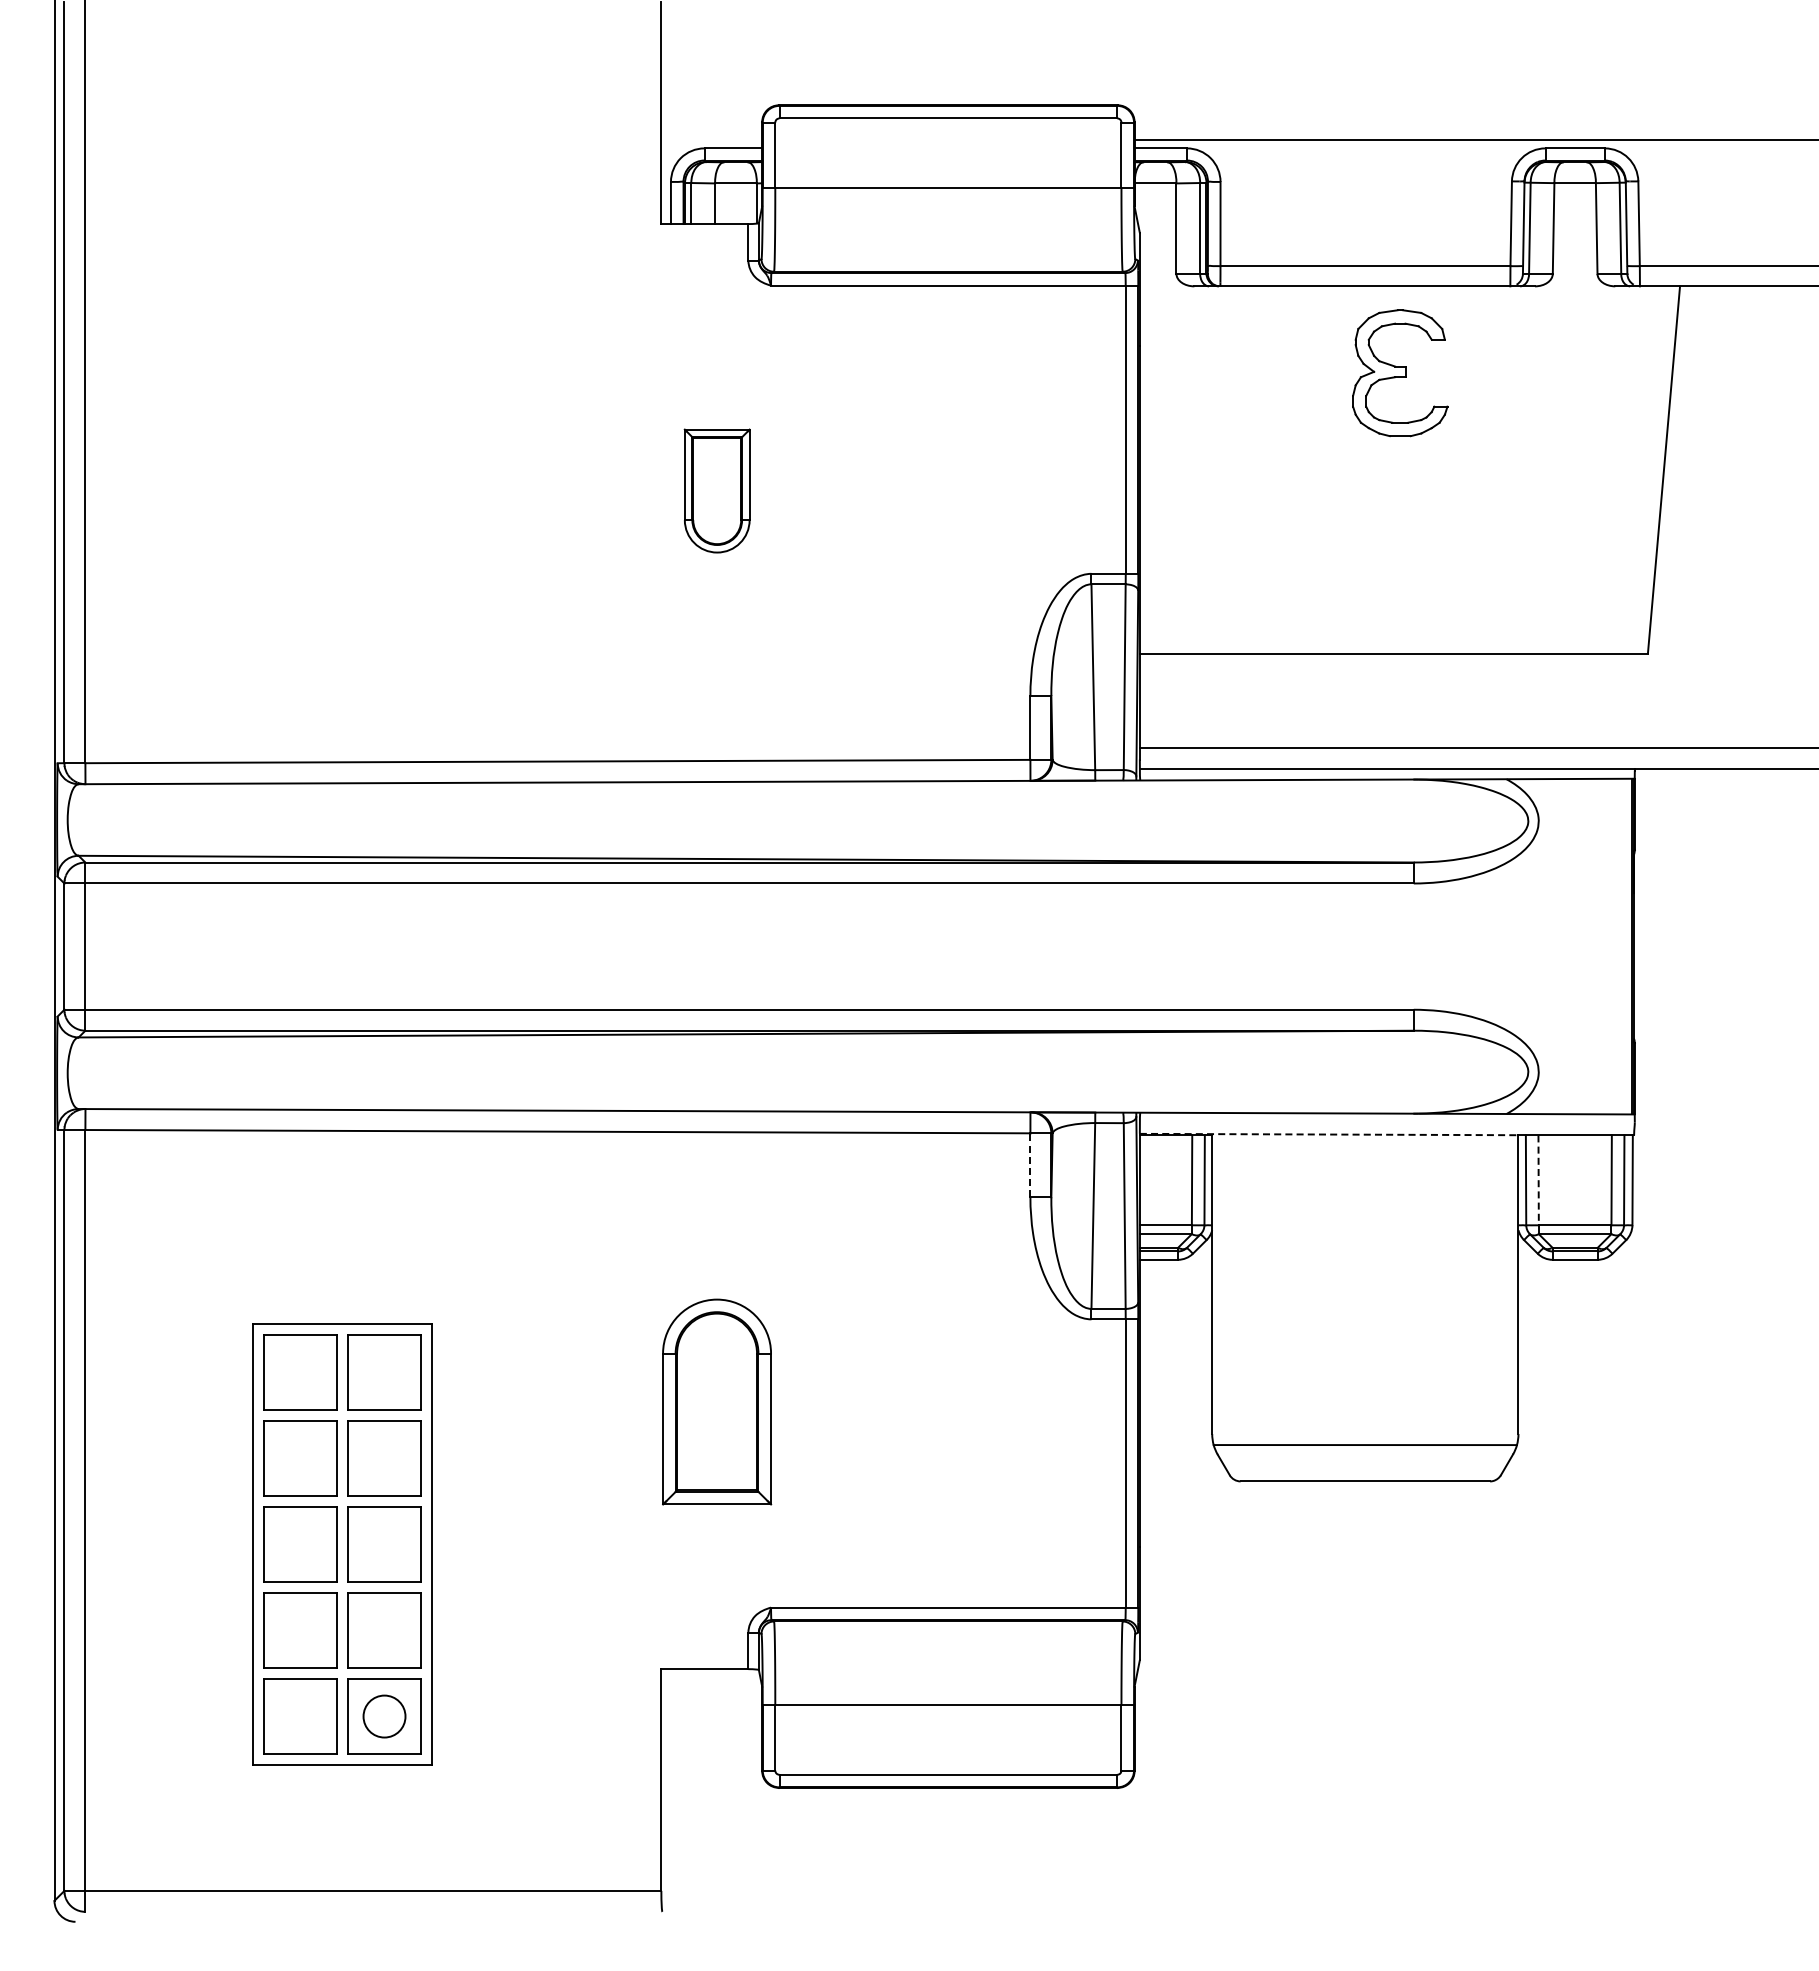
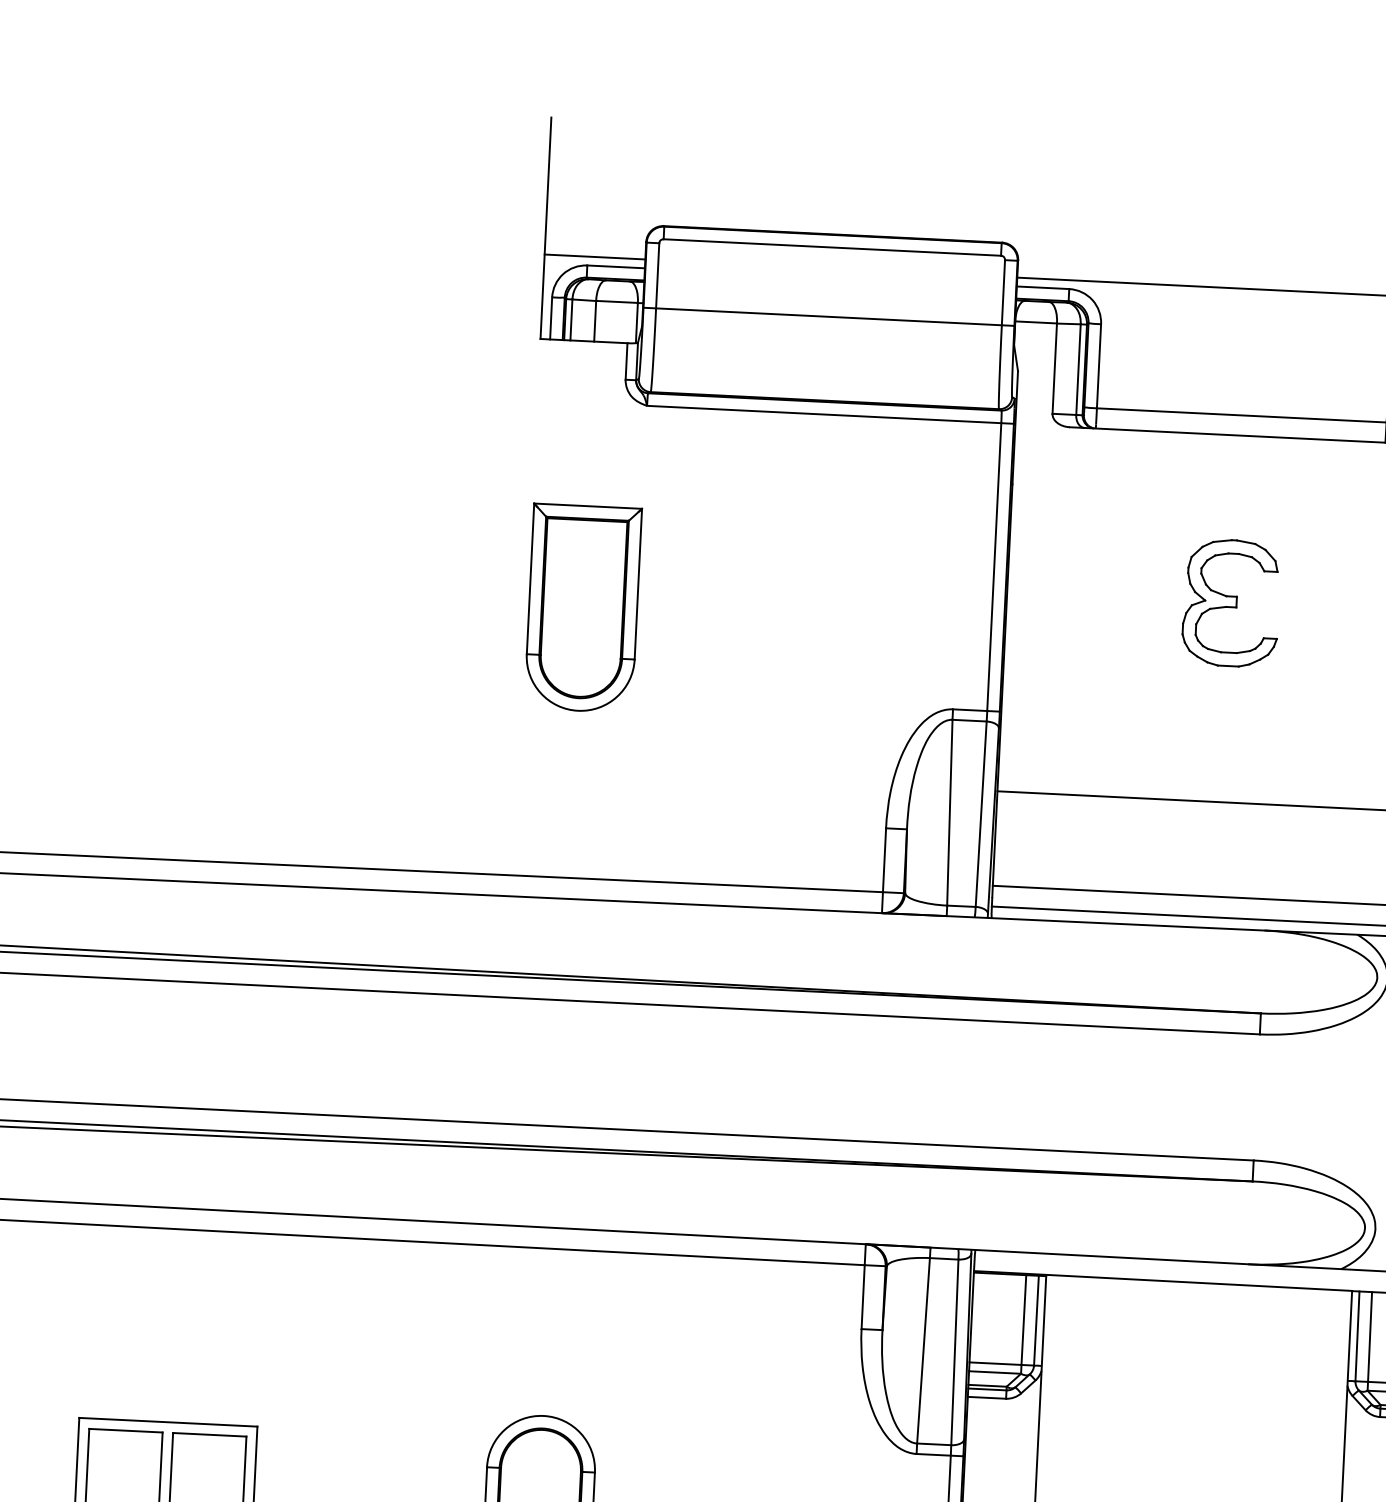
line: (711, 139) -> (594, 256), added
part: (1400, 373) -> (1231, 603), moved
part: (717, 490) -> (583, 607), size x1.67
line: (1329, 1134) -> (1163, 1280), dashed -> solid
line: (1030, 1165) -> (863, 1297), dashed -> solid
line: (1538, 1180) -> (1369, 1337), dashed -> solid

